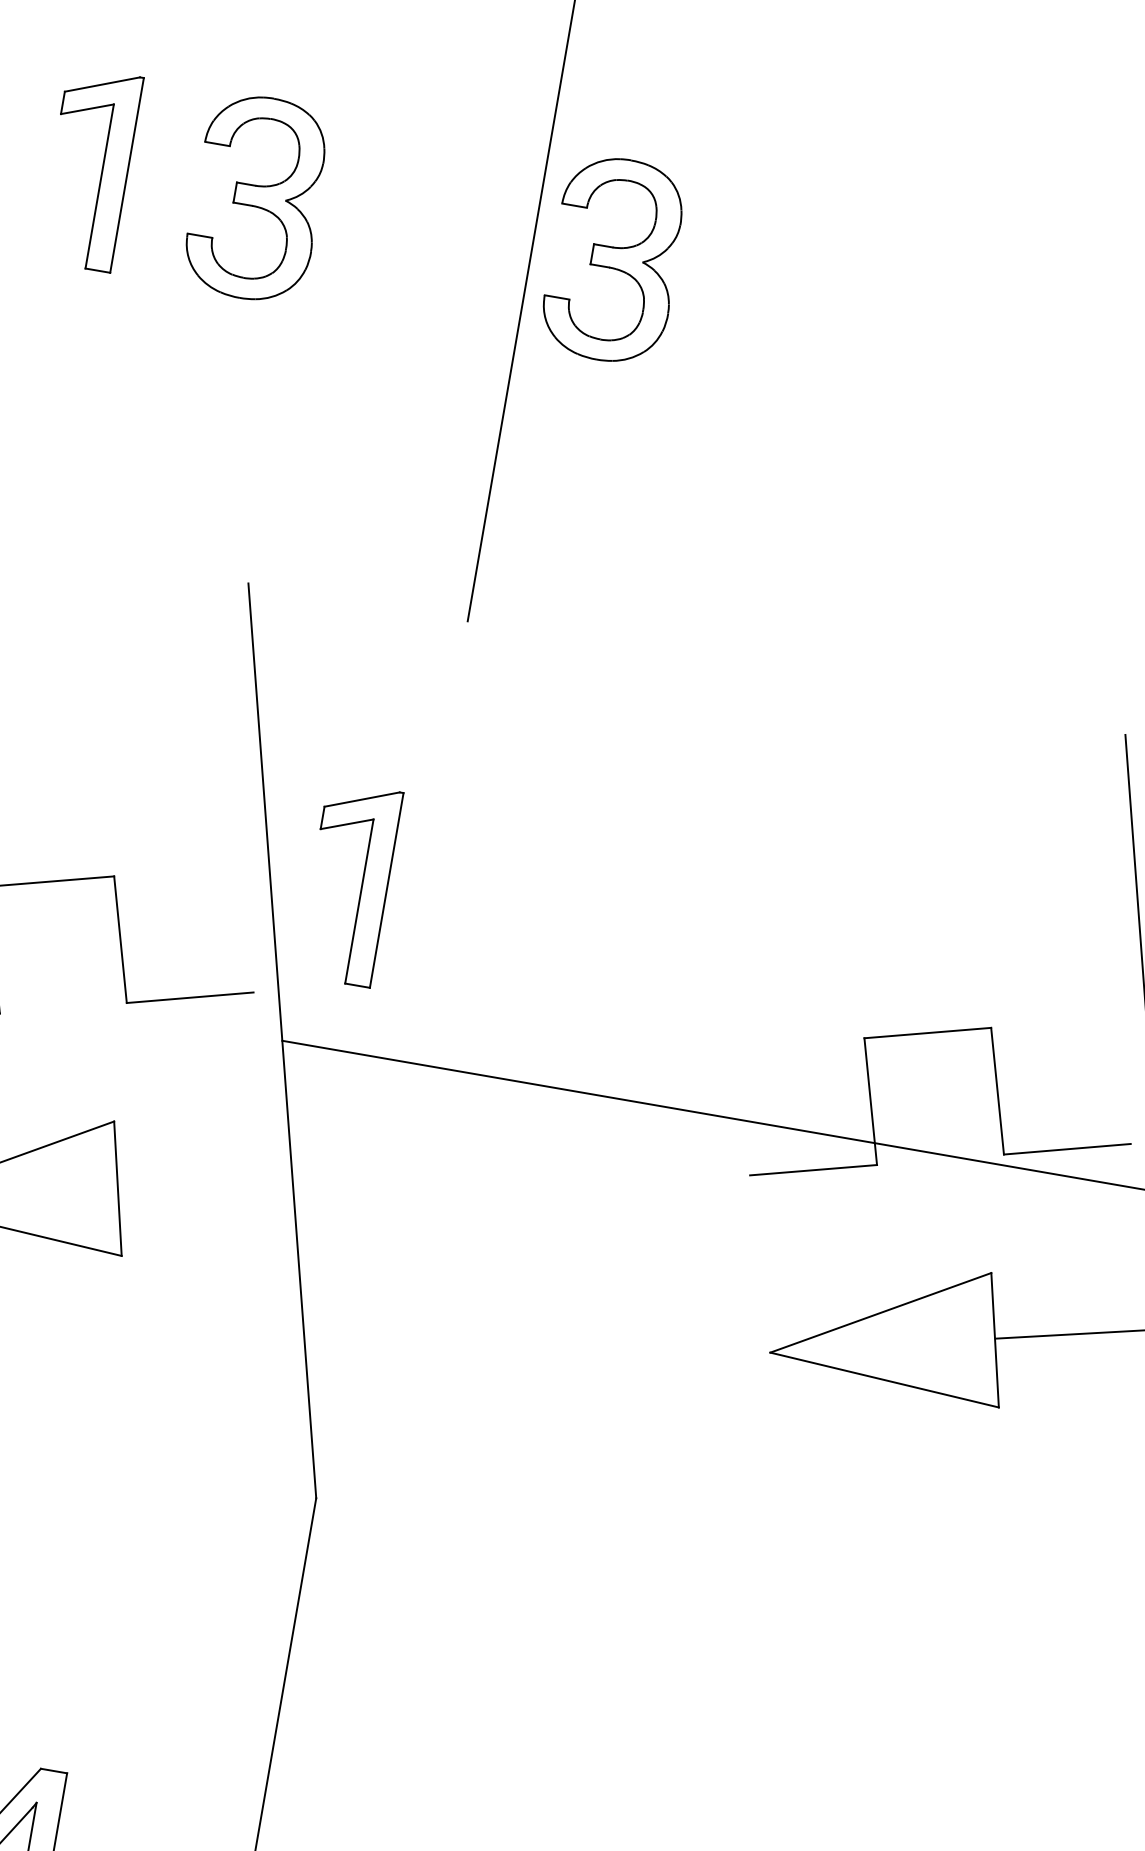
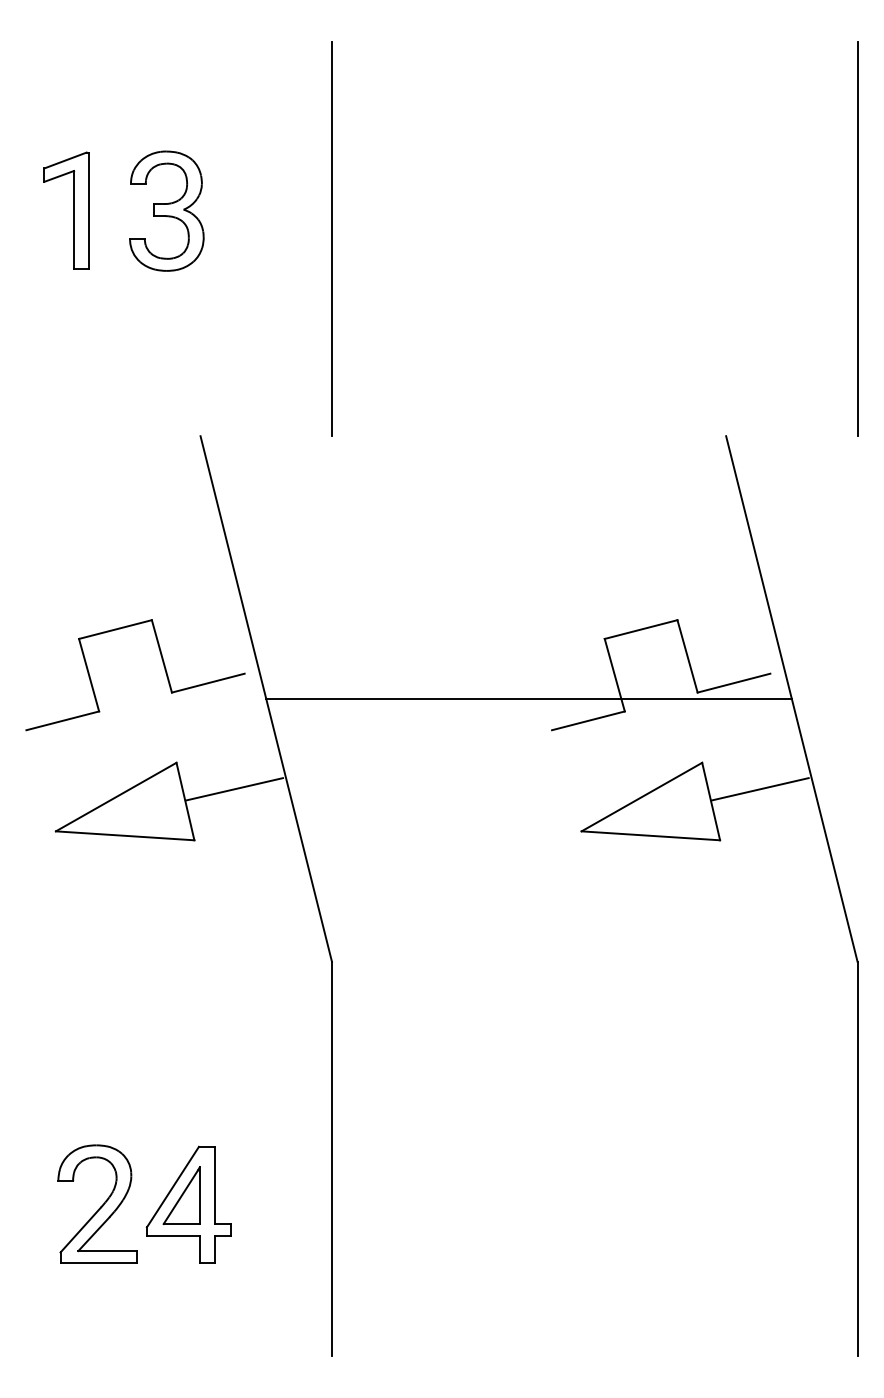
part: (613, 258) -> (380, 210), removed
part: (361, 885) -> (296, 600), removed
line: (203, 1182) -> (234, 789), added

